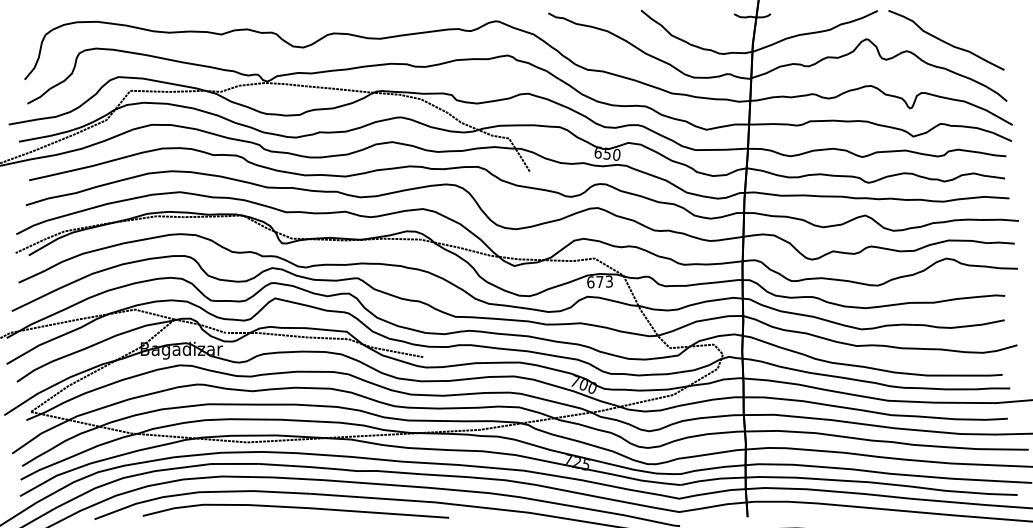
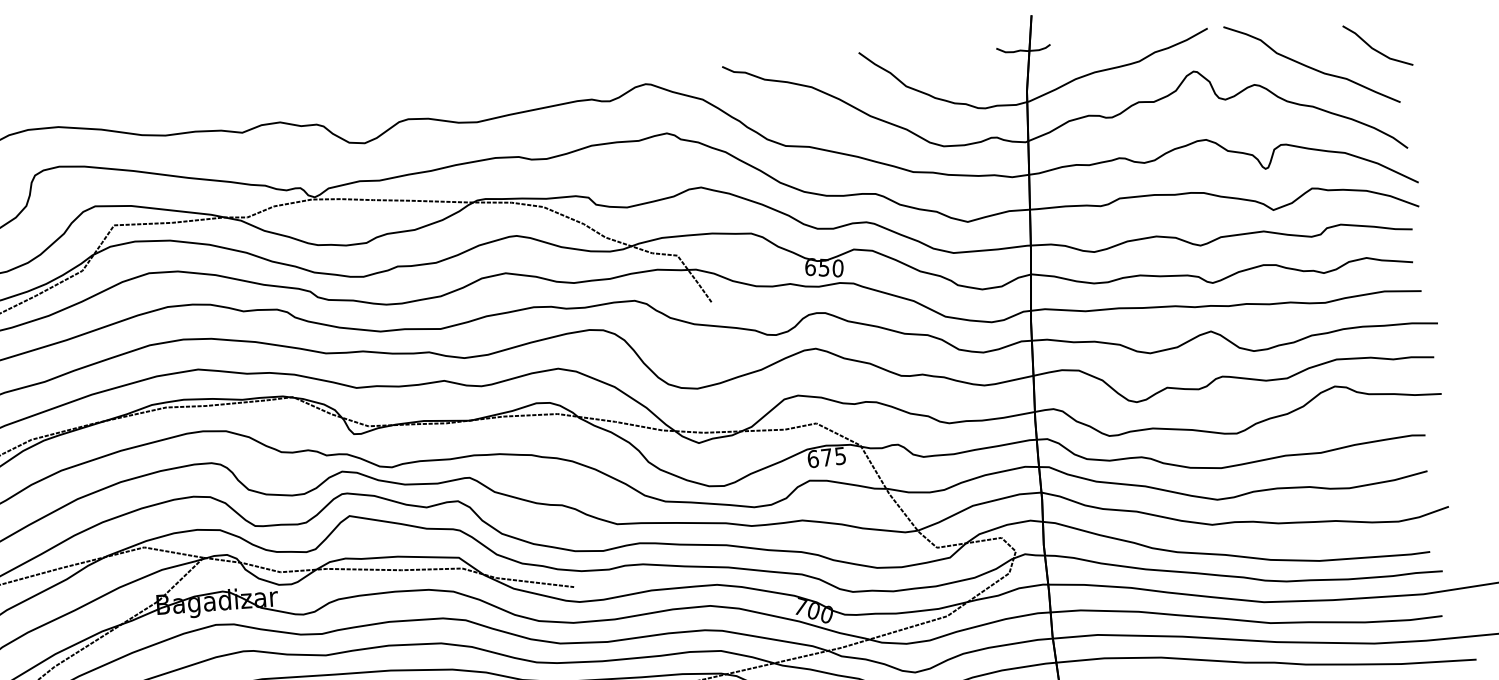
line: (990, 32) -> (1376, 48), added
text: (609, 280) -> (840, 454), 673 -> 675

